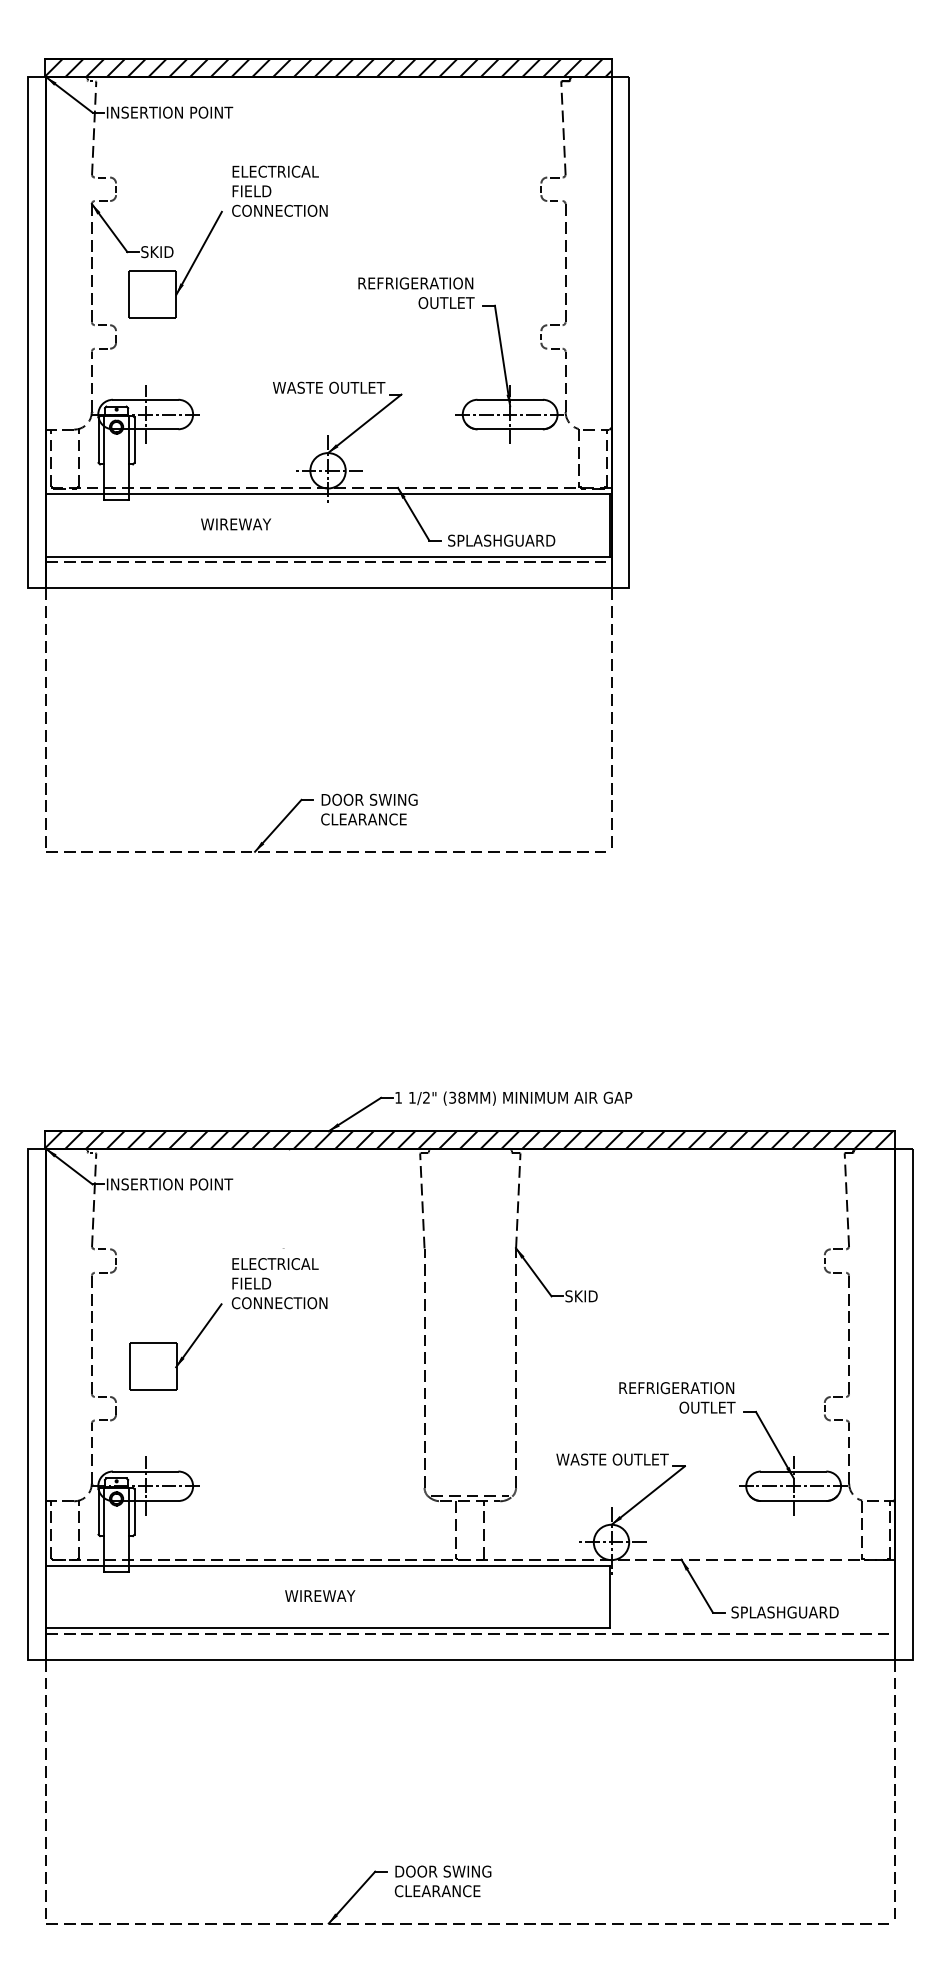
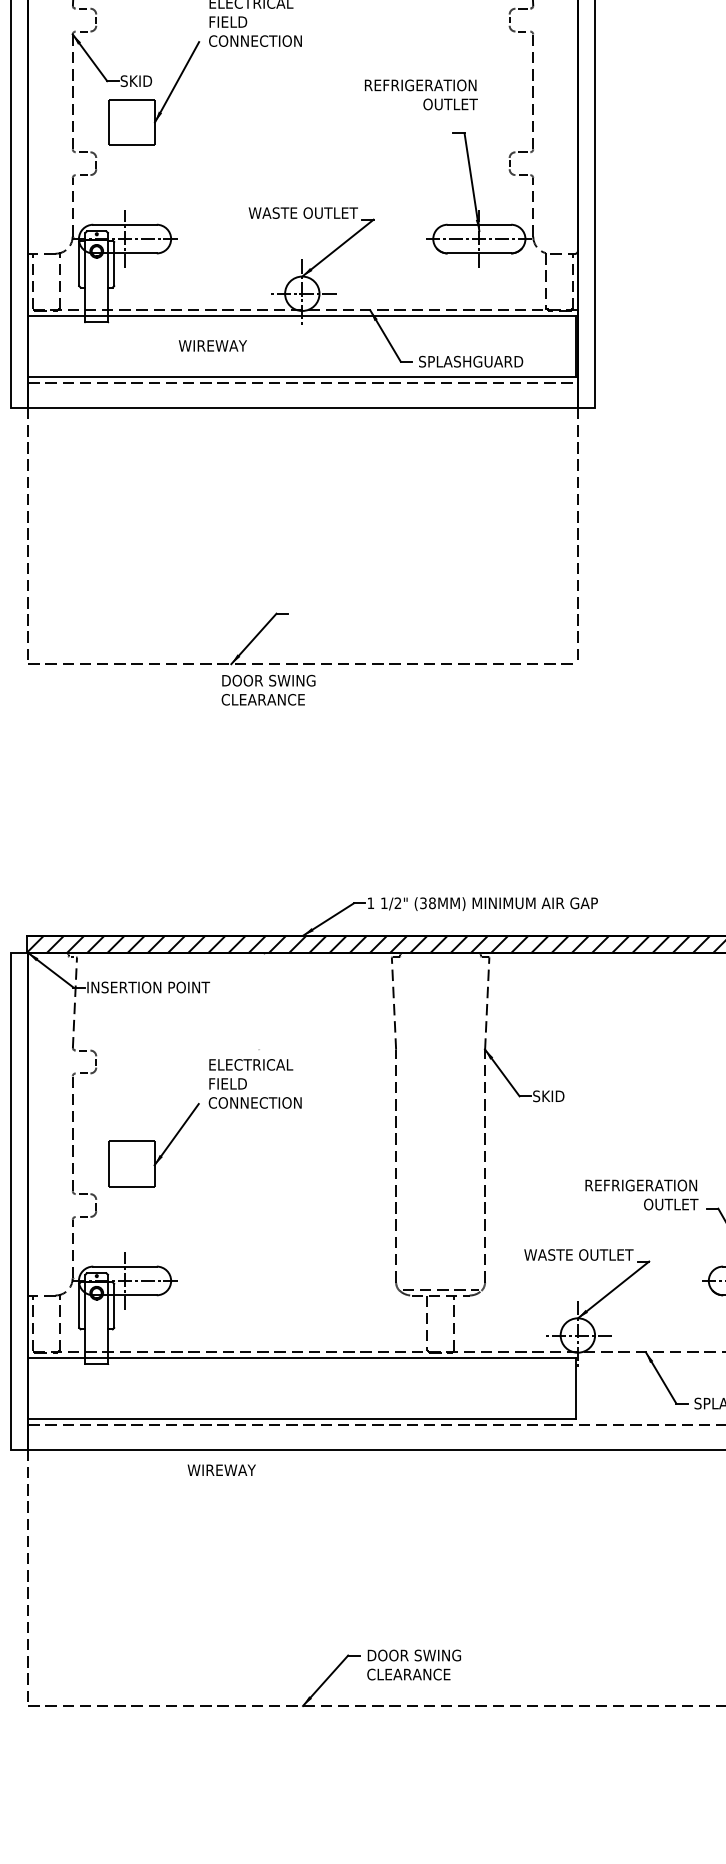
text: (416, 292) -> (421, 94), moved
text: (369, 809) -> (268, 690), moved
text: (320, 1595) -> (222, 1469), moved

